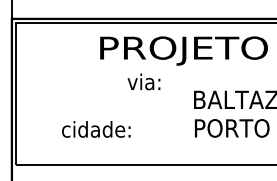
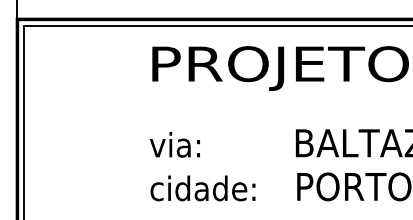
text: (143, 81) -> (174, 144), moved
text: (96, 129) -> (203, 188), moved

